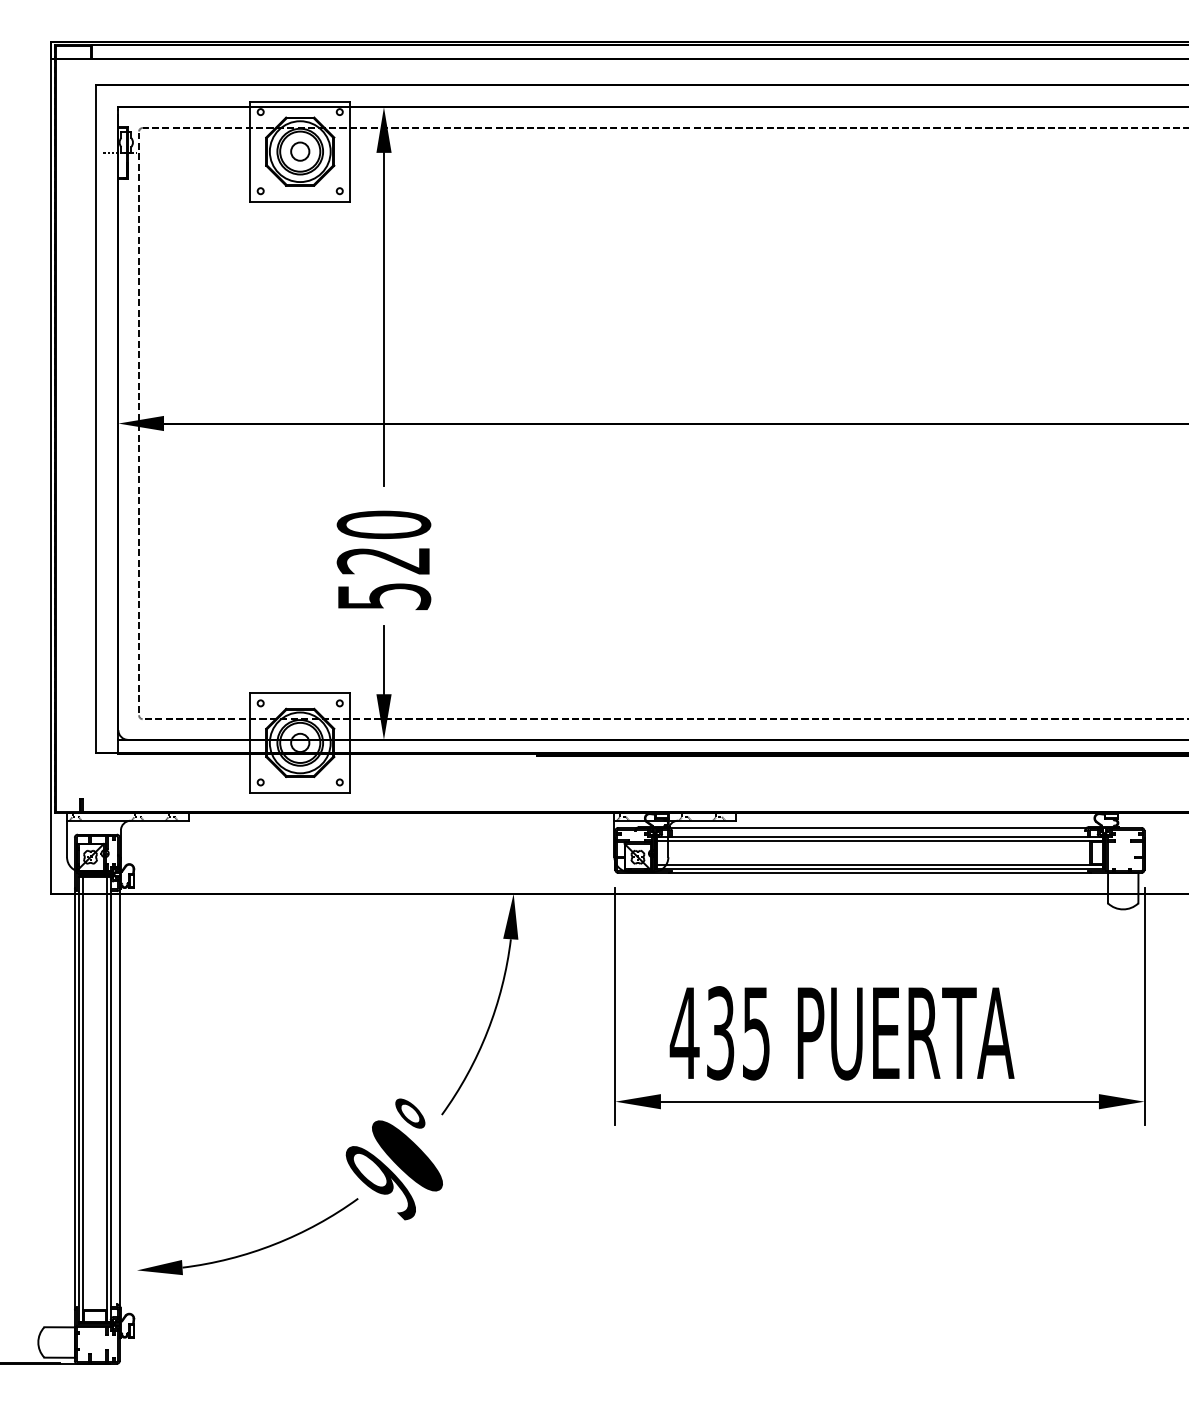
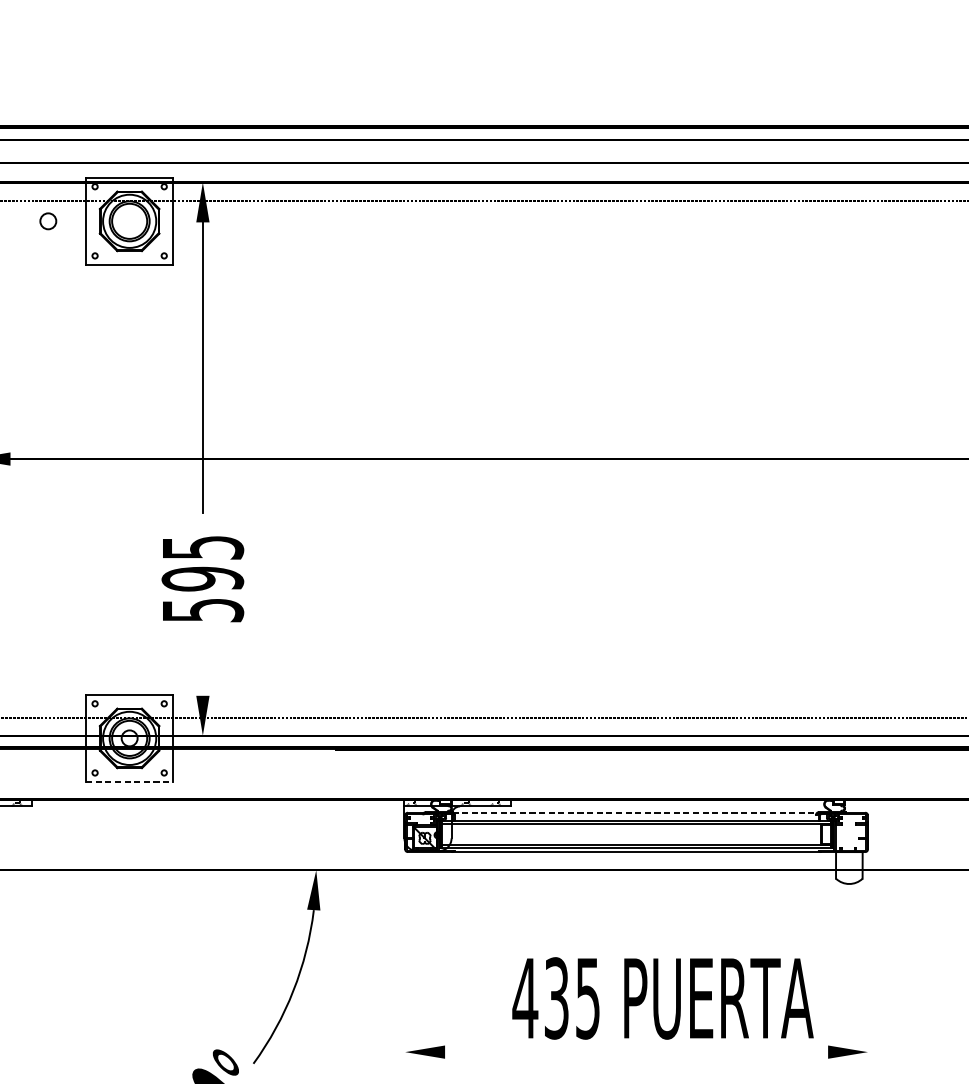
circle: (300, 151) -> (48, 221), moved
text: (383, 542) -> (202, 563), 520 -> 595
line: (383, 659) -> (202, 665), removed
line: (300, 792) -> (129, 781), solid -> dashed
line: (880, 827) -> (637, 812), solid -> dashed
line: (615, 1006) -> (405, 968), removed
line: (1144, 1006) -> (867, 968), removed
text: (841, 1033) -> (662, 998), moved
line: (879, 1101) -> (636, 1051), removed

